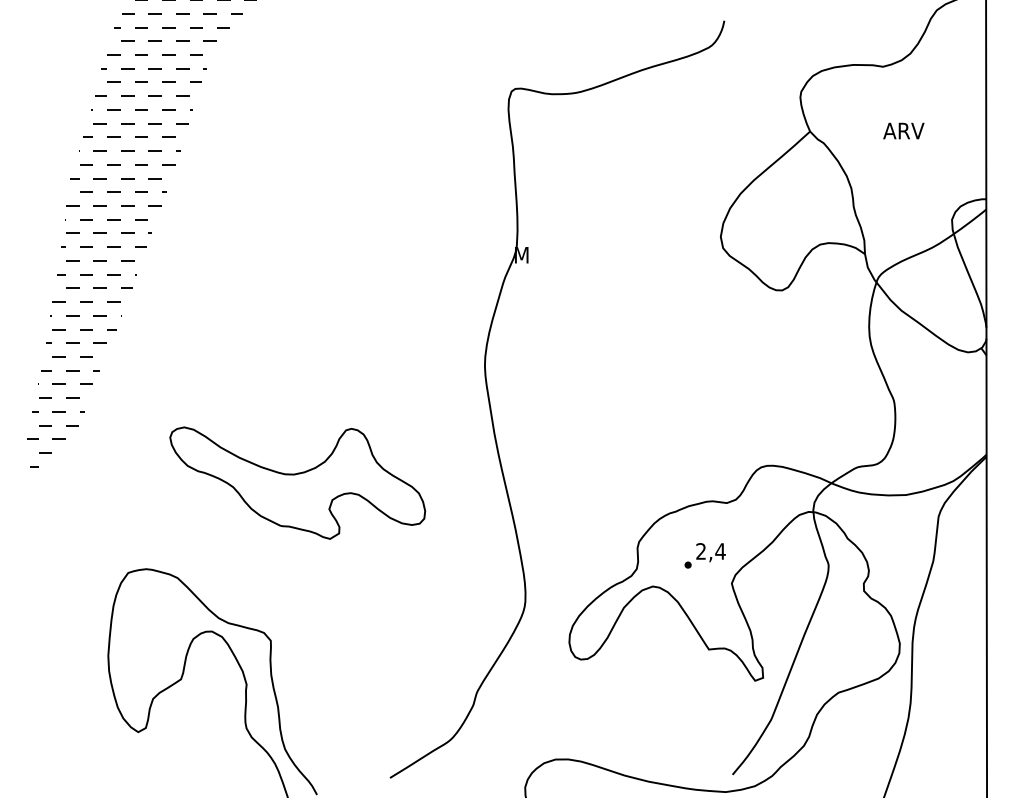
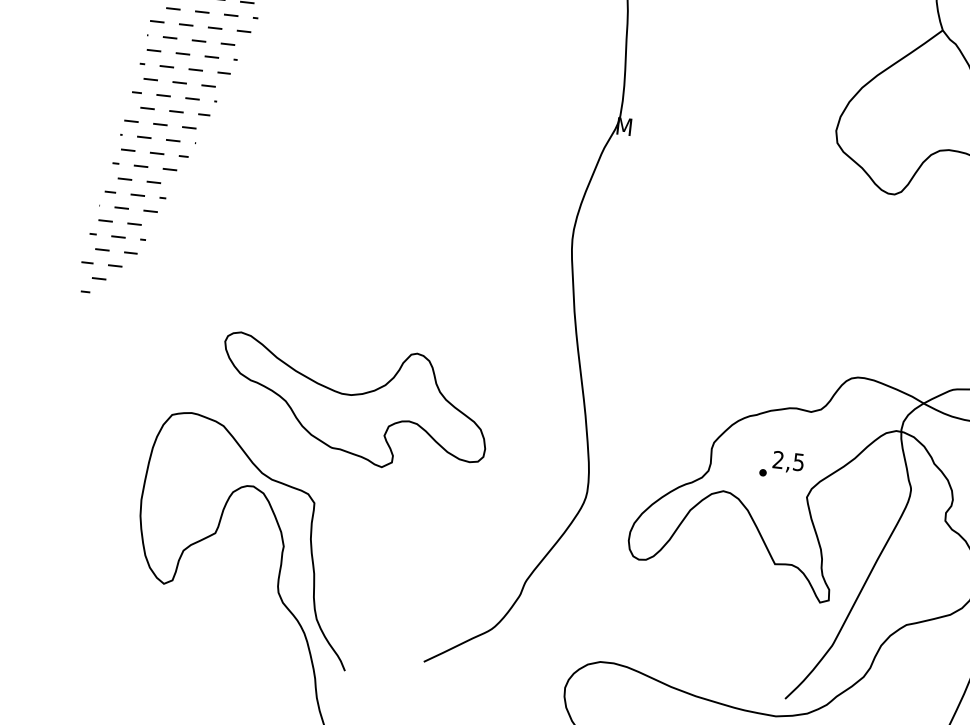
part: (297, 482) -> (354, 403), moved
text: (720, 551) -> (798, 462), 2,4 -> 2,5

